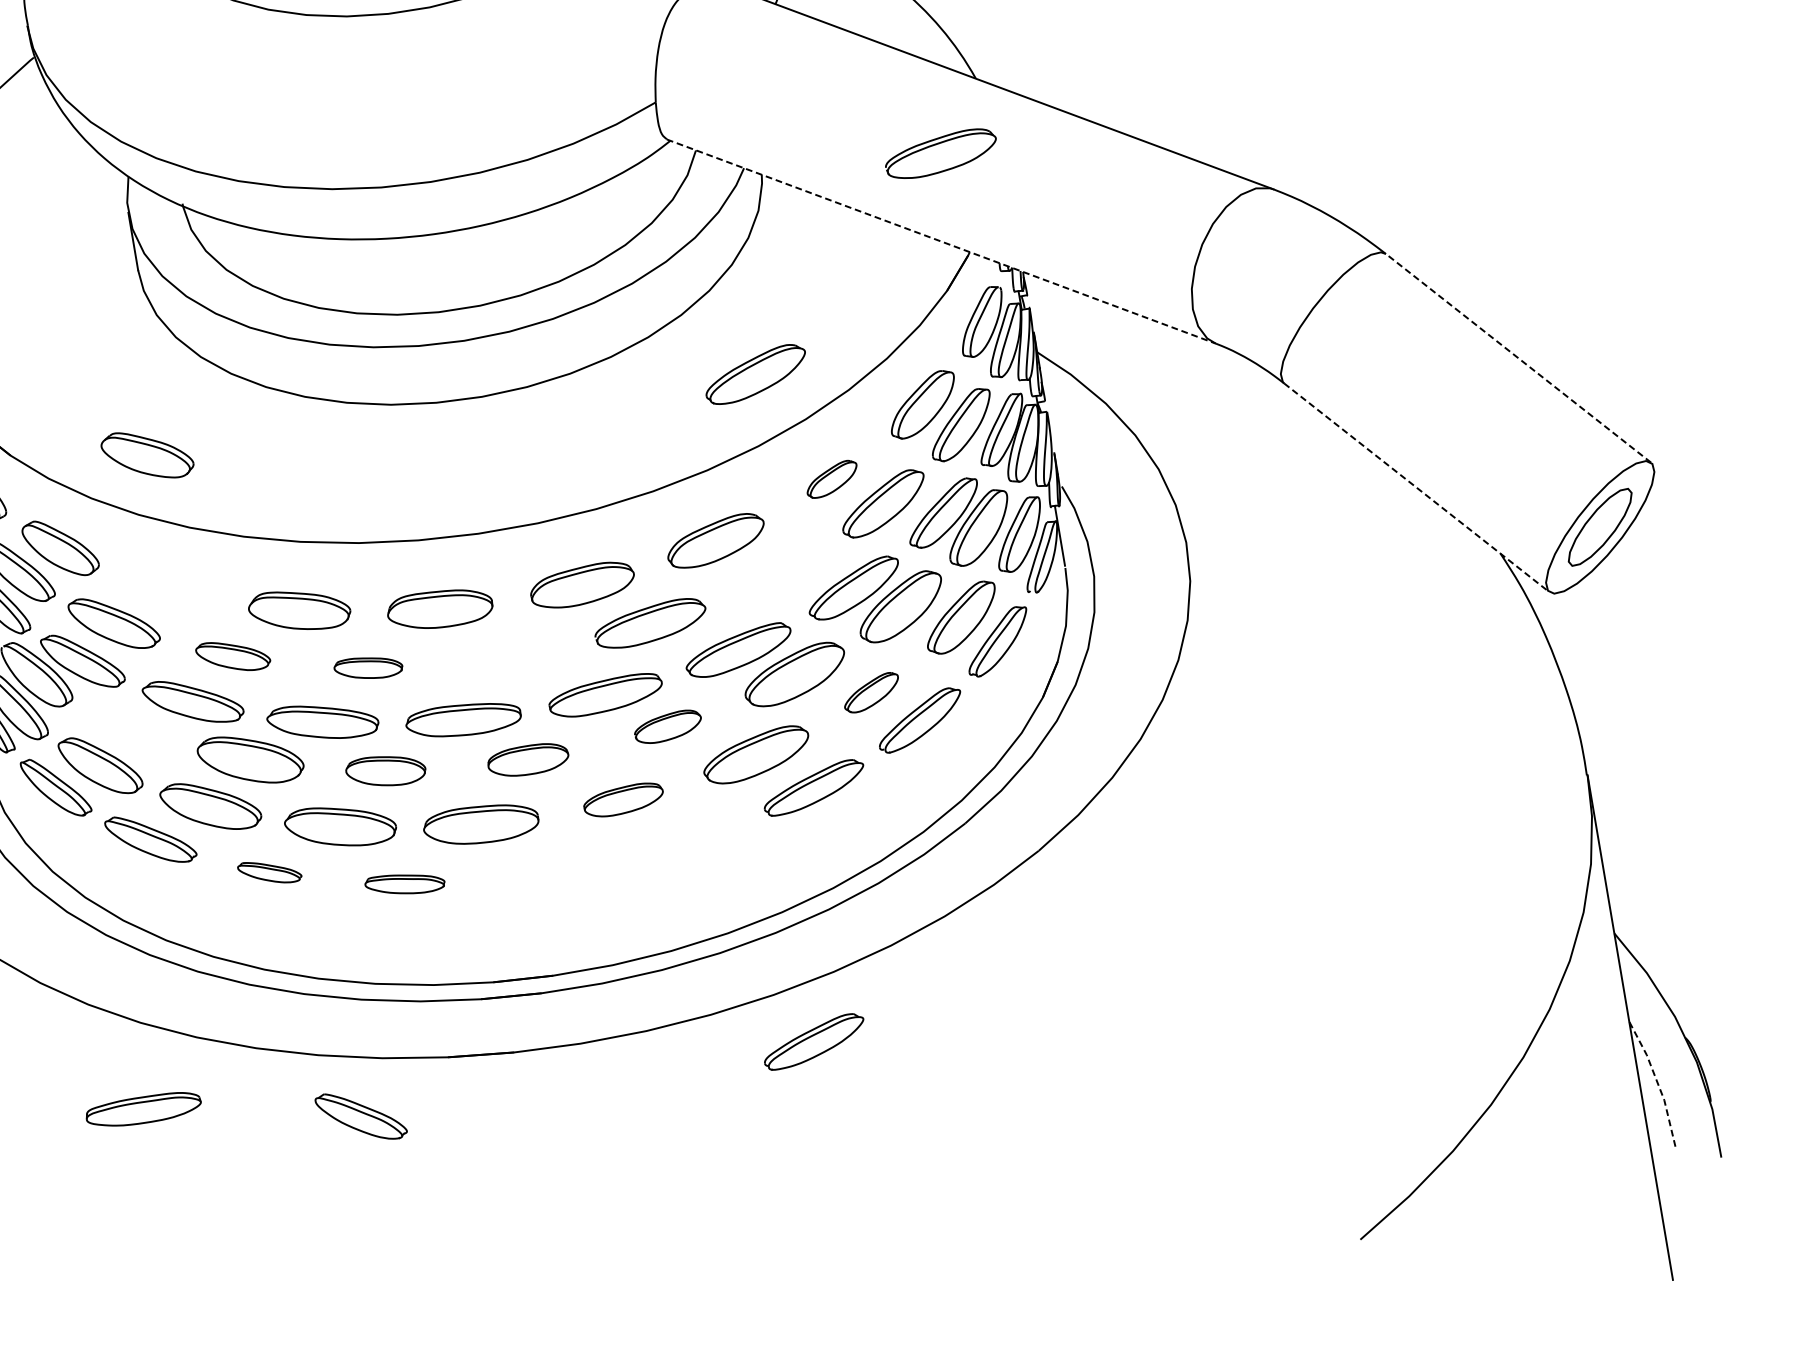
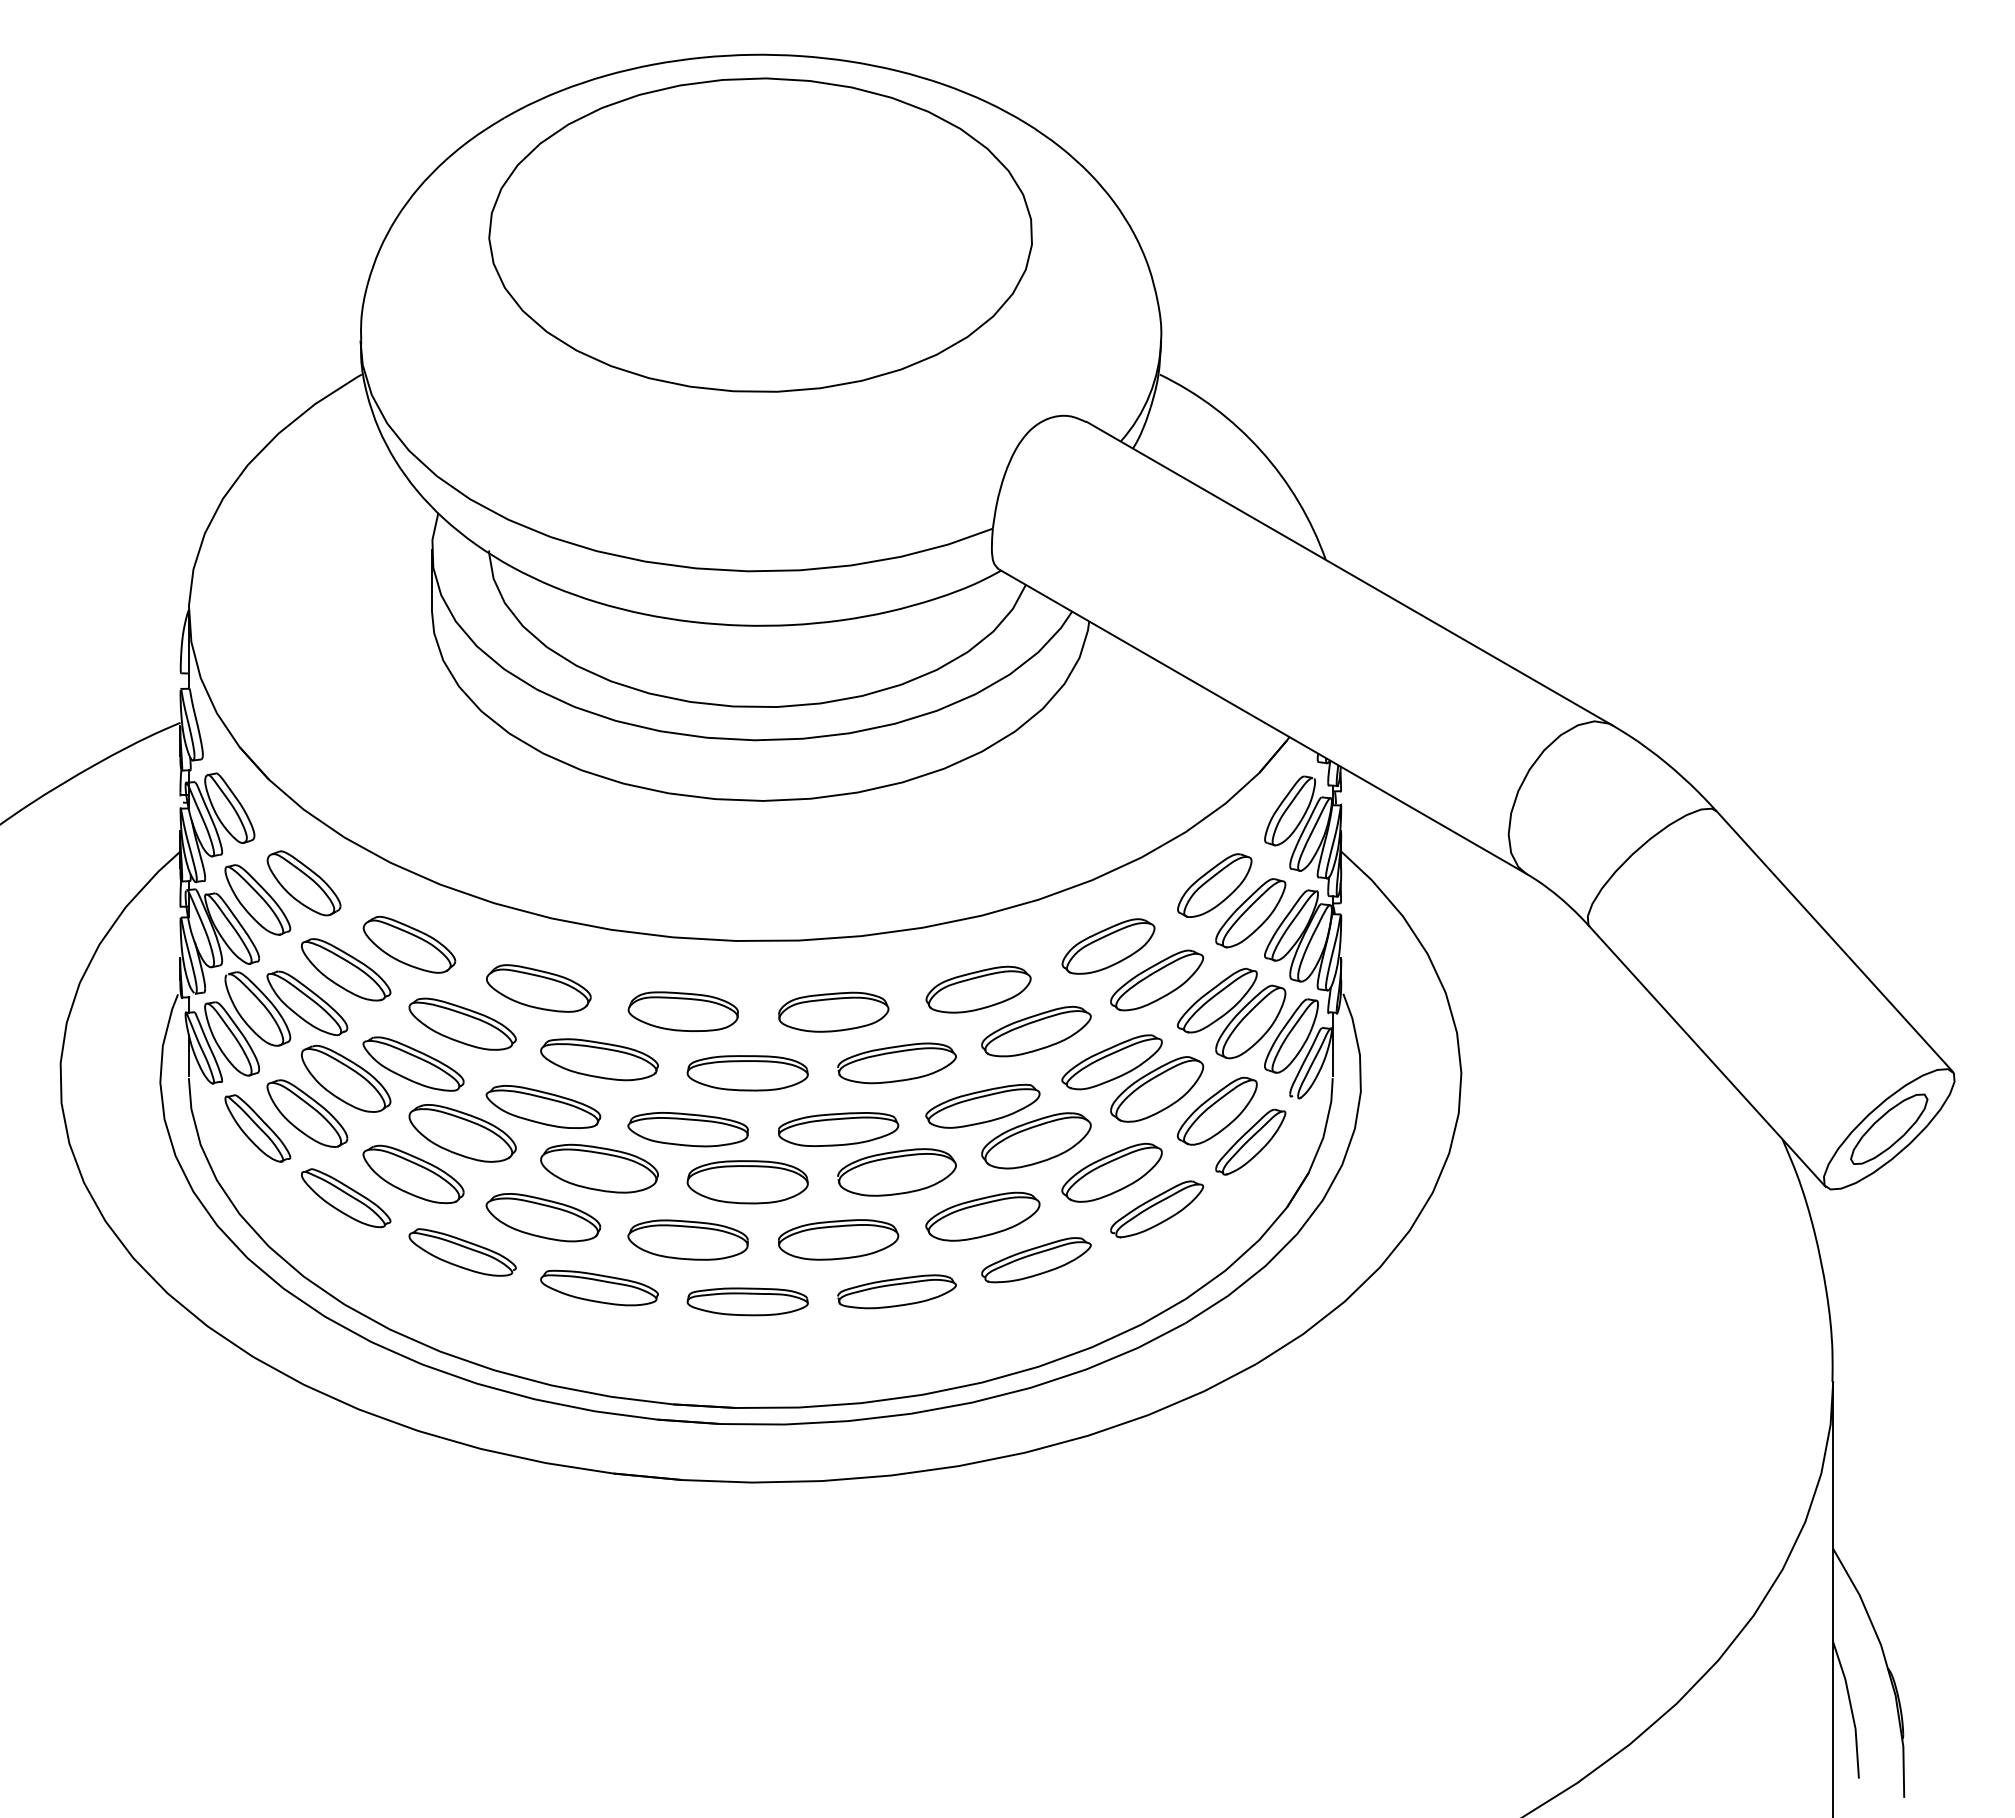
part: (940, 154) -> (1276, 631), removed
line: (941, 241) -> (1262, 721), dashed -> solid
line: (1518, 358) -> (1834, 941), dashed -> solid
part: (755, 374) -> (1036, 1031), moved
part: (147, 454) -> (409, 944), moved
part: (832, 479) -> (1108, 946), size x1.67
line: (1416, 487) -> (1707, 1056), dashed -> solid
part: (233, 655) -> (462, 1023), size x1.43
part: (510, 657) -> (747, 1073), added
part: (368, 667) -> (599, 1059), size x1.67
part: (871, 692) -> (1111, 1172), size x1.67
part: (132, 726) -> (346, 1078), added
part: (667, 727) -> (896, 1172), size x1.67
part: (528, 760) -> (747, 1182), size x1.43
part: (385, 770) -> (599, 1168), size x1.43
part: (623, 799) -> (838, 1239), size x1.43
part: (686, 839) -> (896, 1291), added
part: (269, 872) -> (462, 1252), size x1.67
part: (404, 883) -> (599, 1287), size x1.43
part: (814, 1042) -> (992, 1521), removed
line: (1657, 1081) -> (1851, 1708), dashed -> solid
part: (143, 1109) -> (747, 1301), moved
part: (361, 1116) -> (514, 1519), removed

